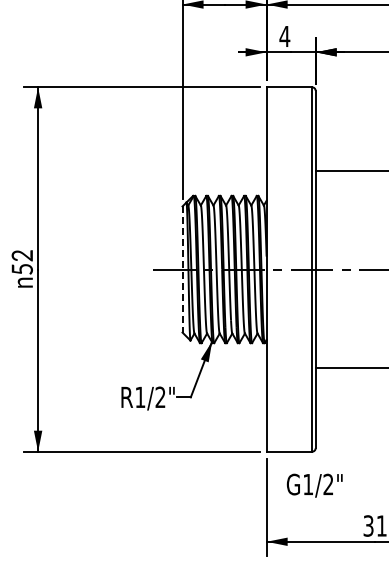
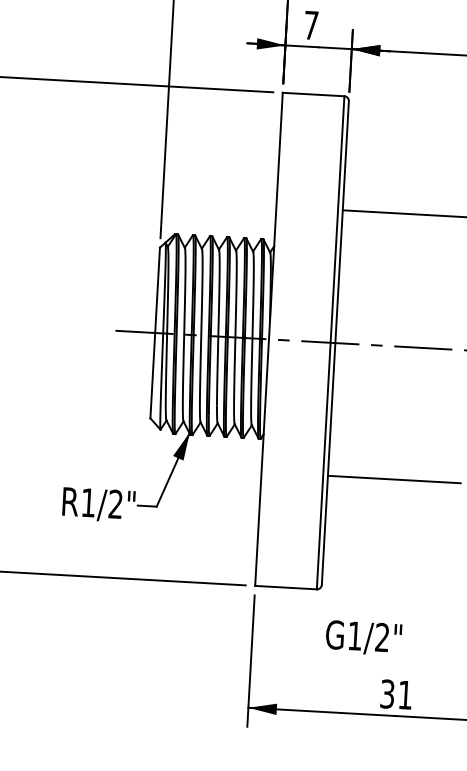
text: (284, 36) -> (310, 25), 4 -> 7
line: (182, 270) -> (155, 334), dashed -> solid
text: (314, 485) -> (363, 637), moved

